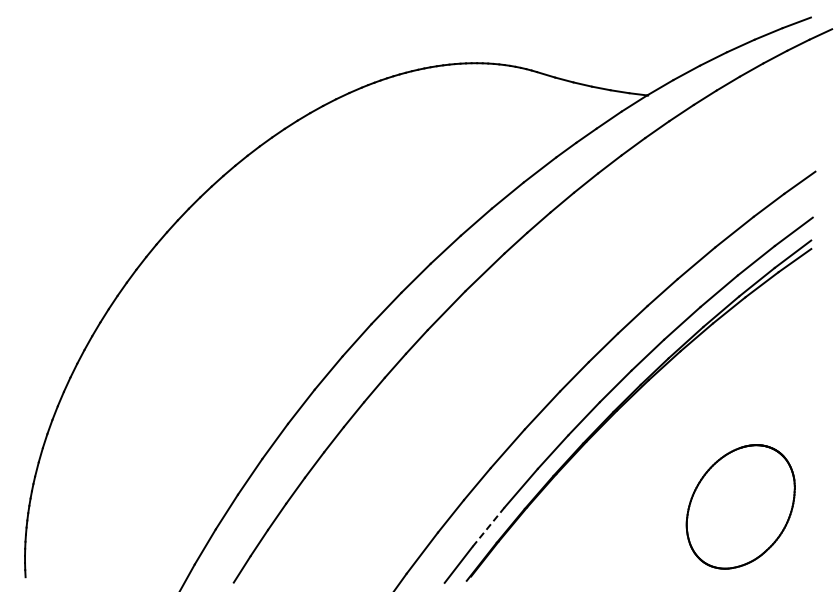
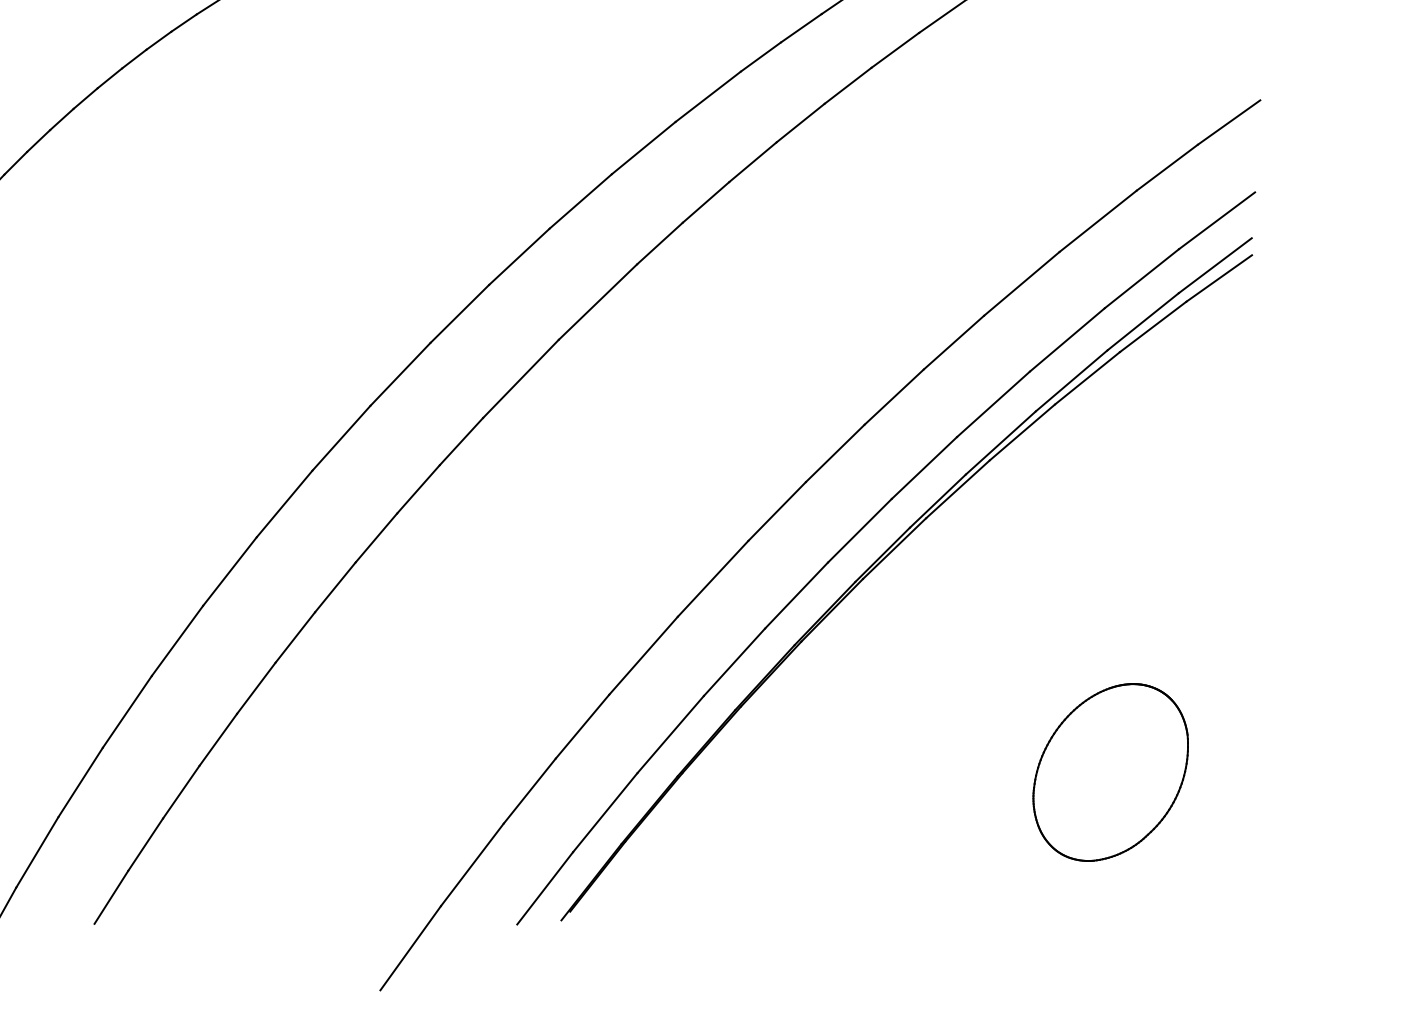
part: (740, 507) -> (1110, 773), size x0.71
line: (488, 526) -> (604, 811), dashed -> solid

